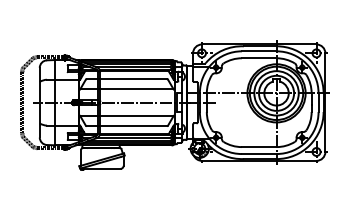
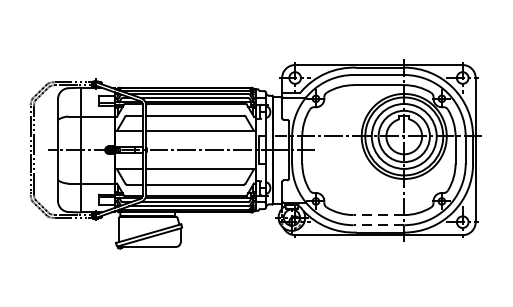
line: (258, 147) -> (377, 215), solid -> dashed
line: (258, 154) -> (377, 225), solid -> dashed

